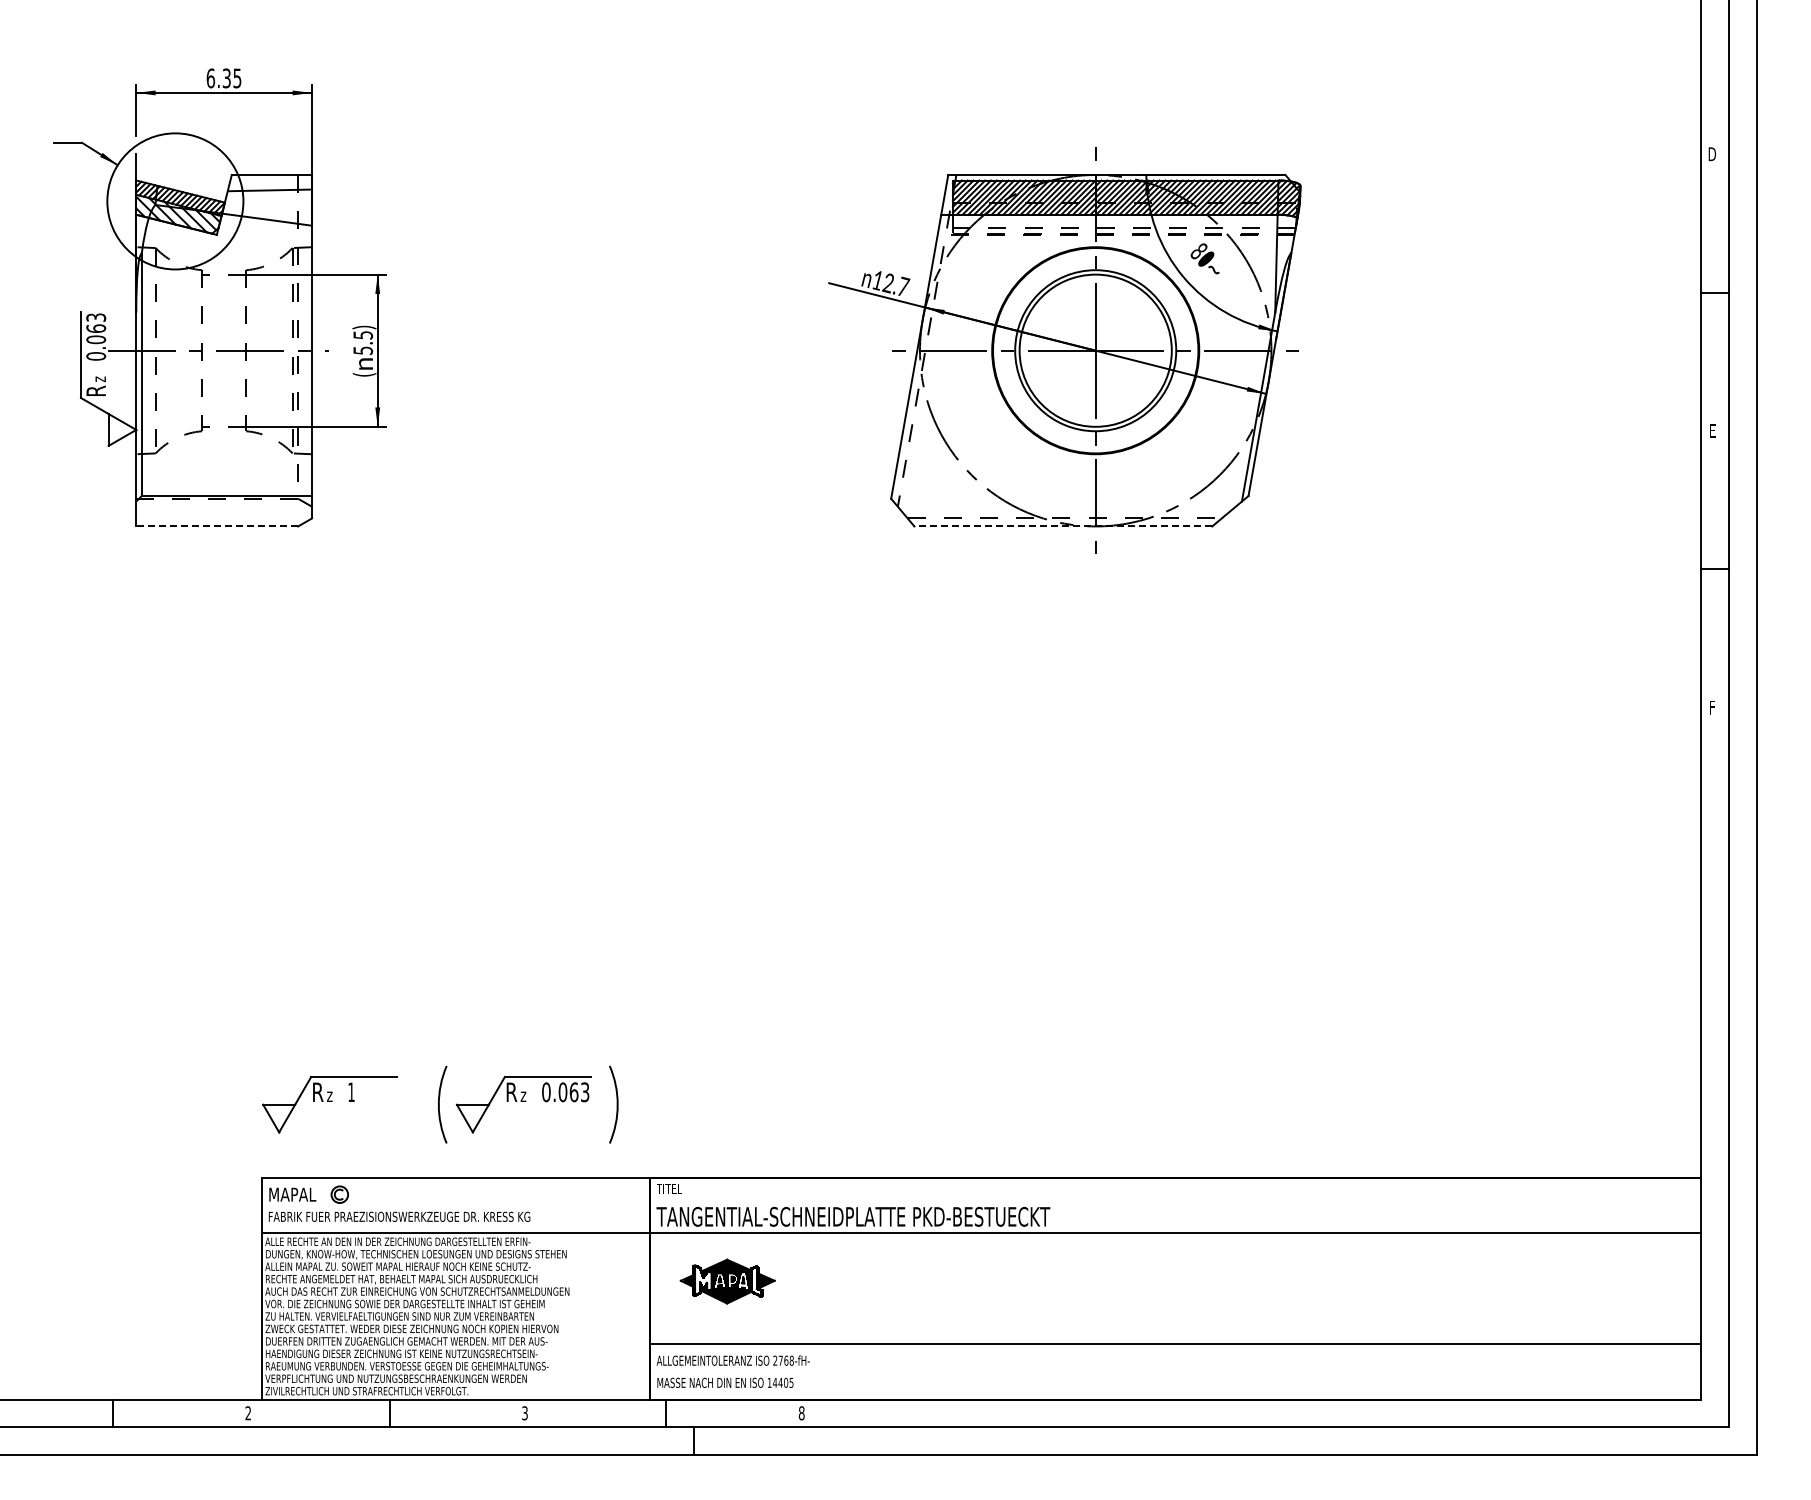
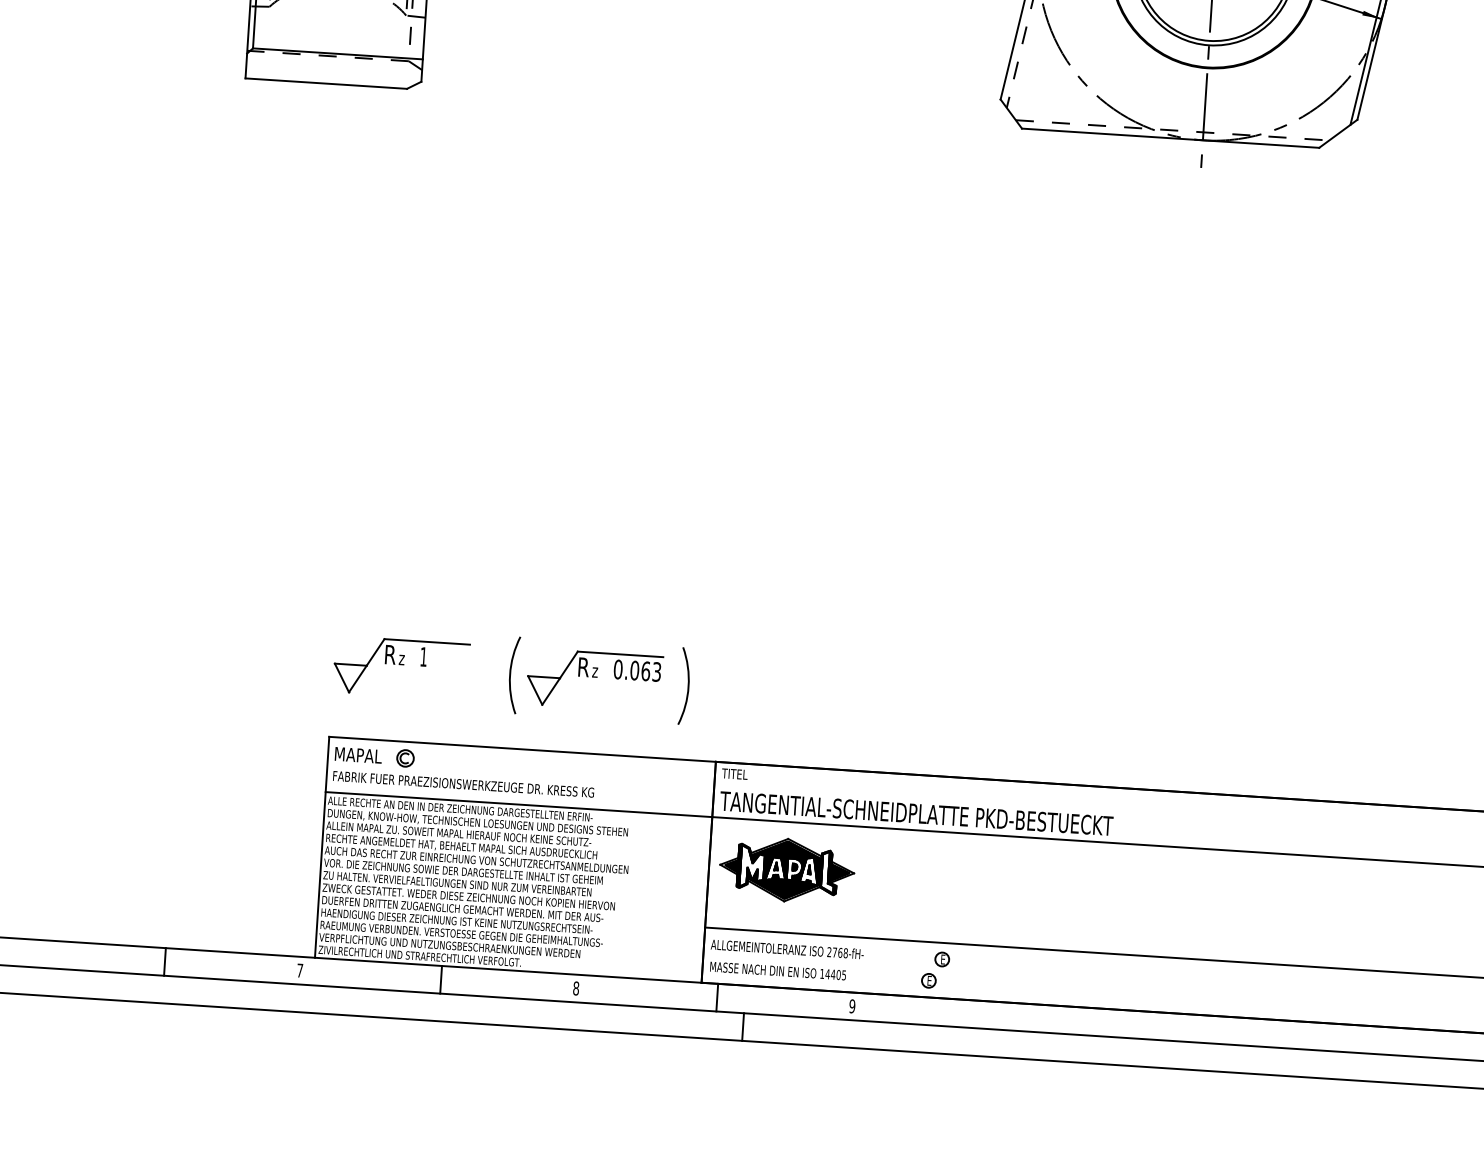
line: (217, 526) -> (326, 83), dashed -> solid
line: (1063, 526) -> (1170, 138), dashed -> solid
part: (727, 1281) -> (786, 870), size x1.43
part: (882, 1371) -> (935, 969), added
text: (247, 1413) -> (299, 970), 2 -> 7
text: (524, 1413) -> (575, 988), 3 -> 8
text: (801, 1413) -> (852, 1006), 8 -> 9

